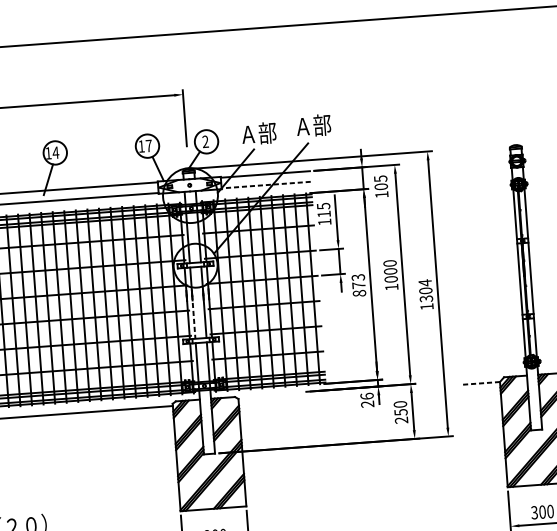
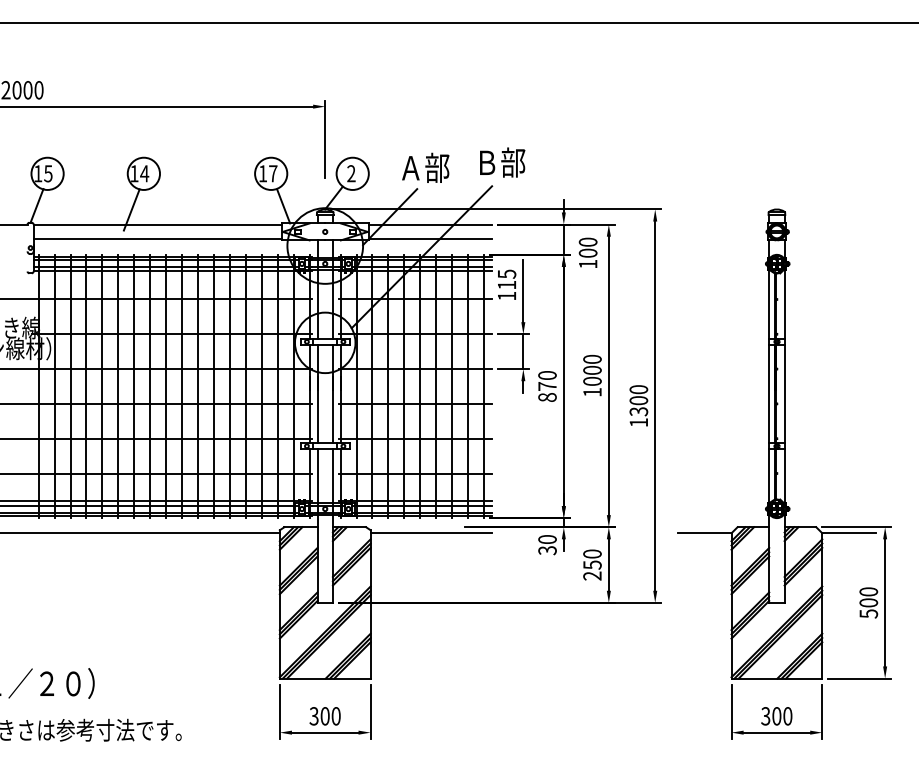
text: (302, 126) -> (486, 162), Ａ部 -> Ｂ部
text: (380, 178) -> (587, 241), 105 -> 100
line: (266, 185) -> (430, 239), dashed -> solid
text: (358, 277) -> (547, 375), 873 -> 870
text: (424, 282) -> (638, 389), 1304 -> 1300
line: (193, 317) -> (317, 413), dashed -> solid
line: (480, 383) -> (704, 533), dashed -> solid
line: (282, 398) -> (431, 533), added
text: (367, 400) -> (547, 545), 26 -> 30

